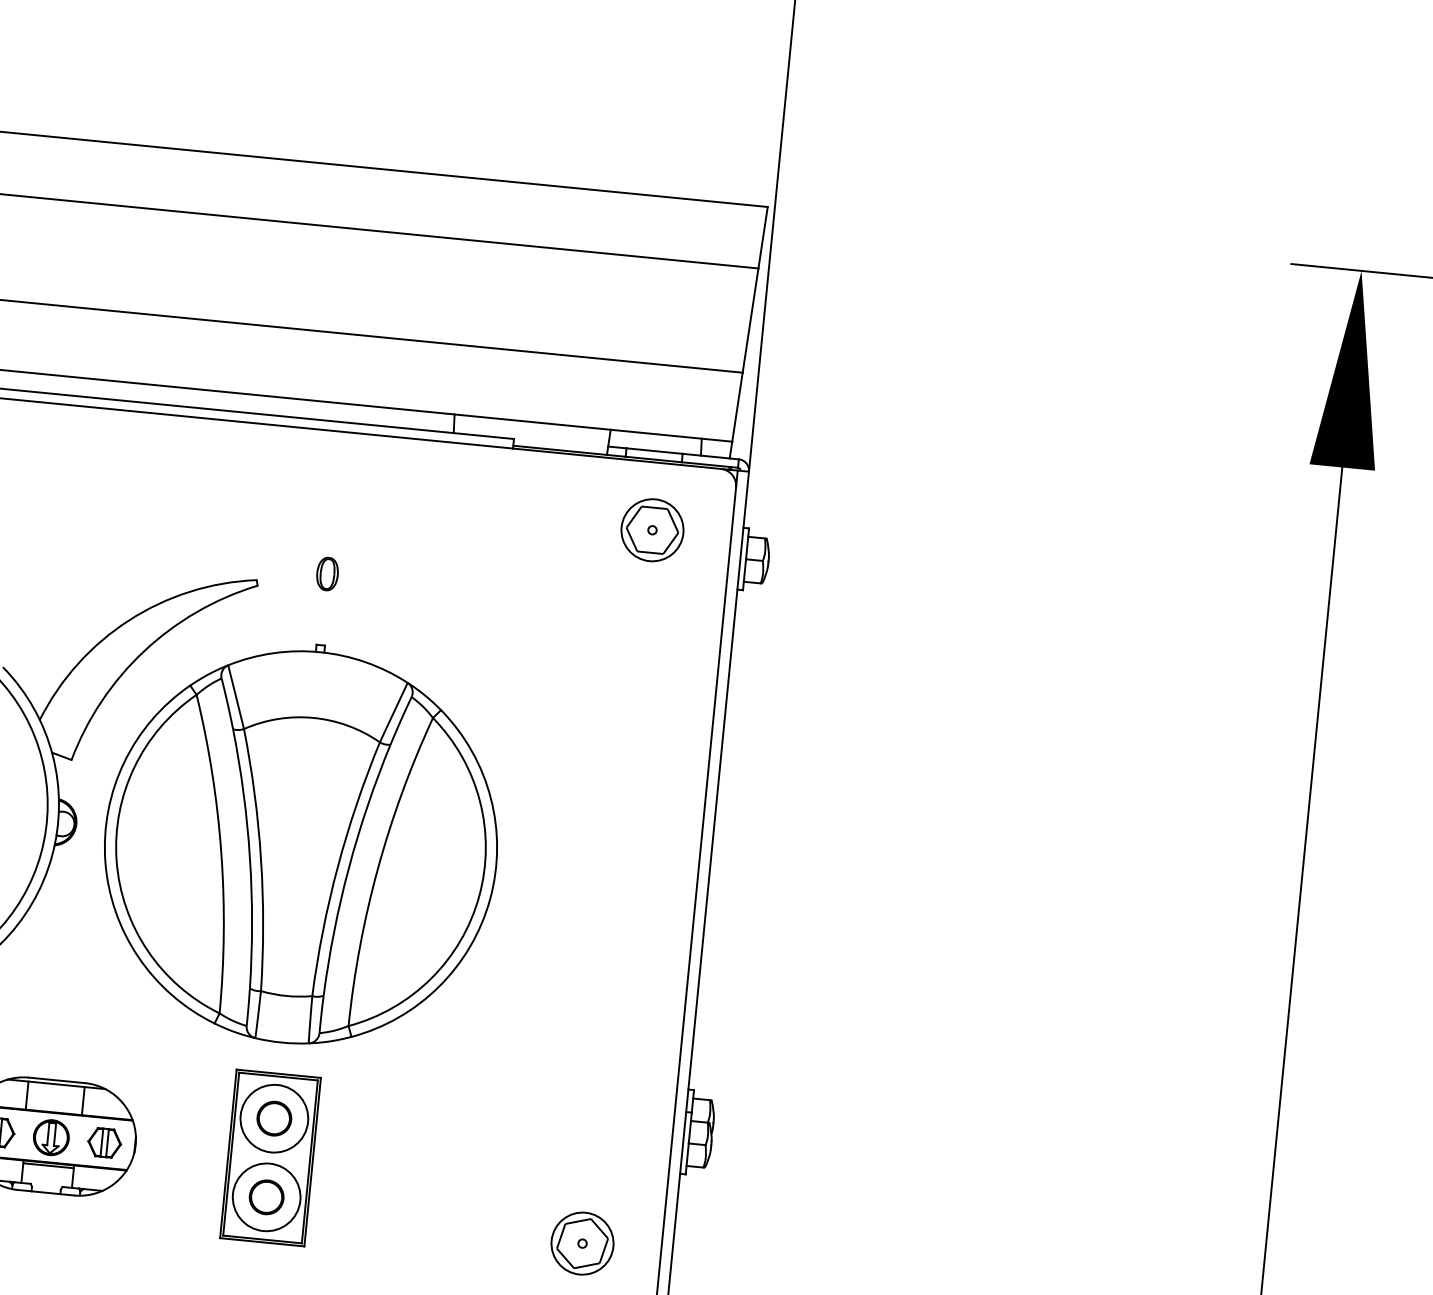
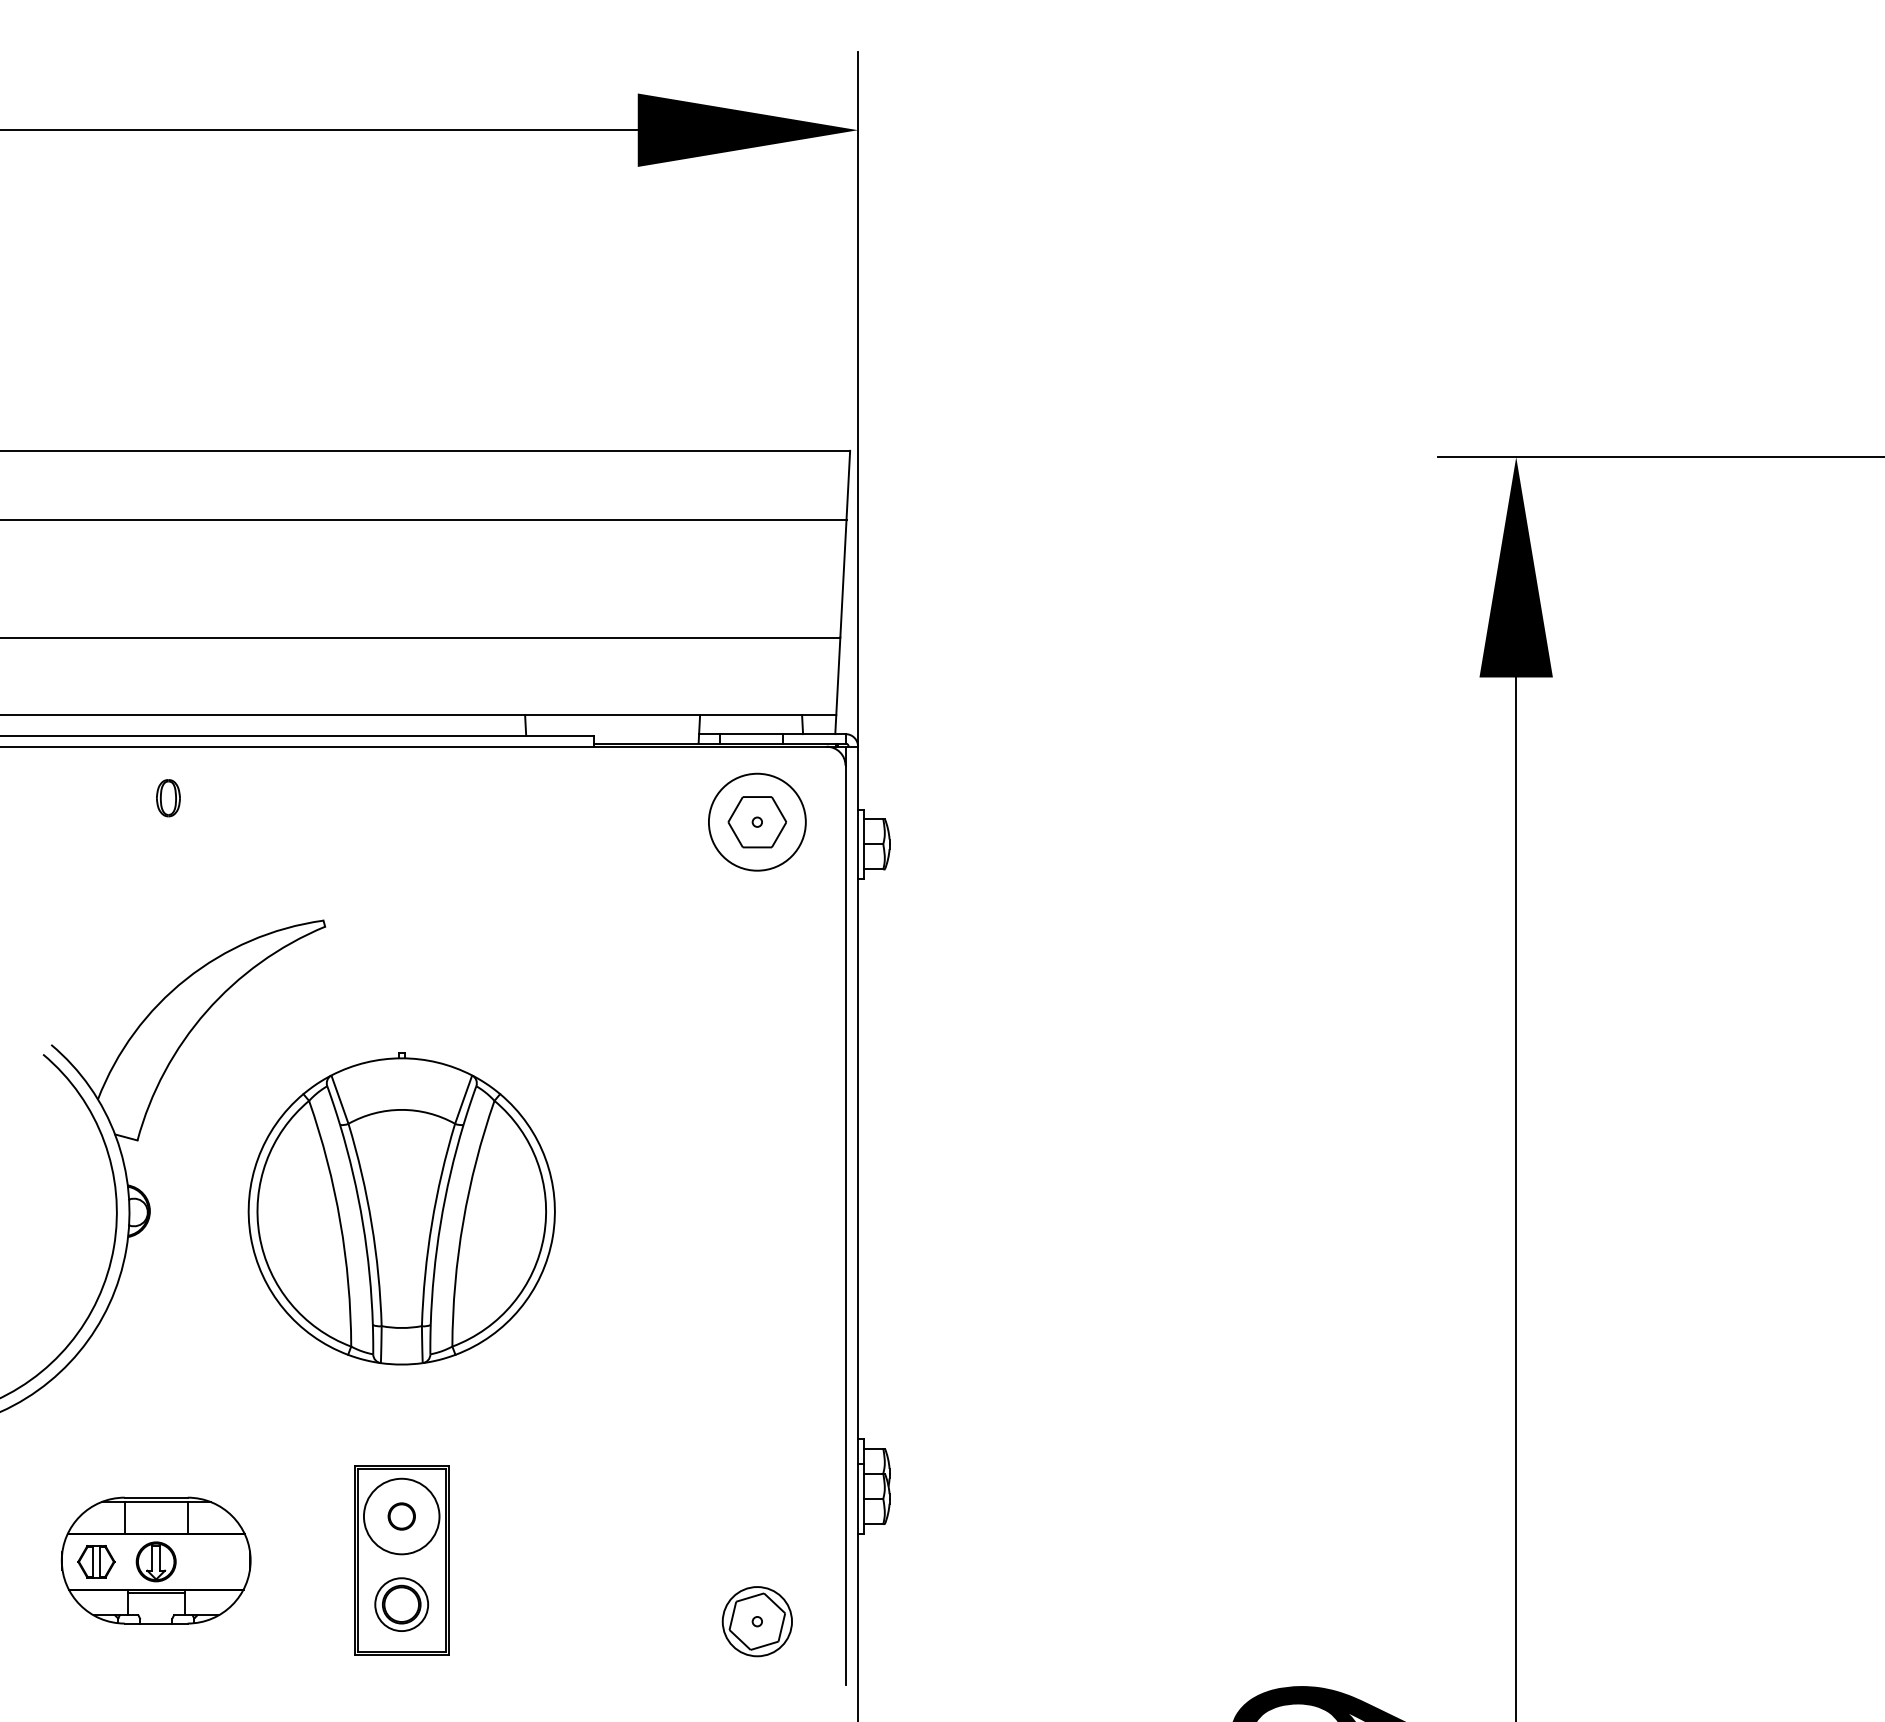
circle: (652, 529) -> (757, 821), size x1.4
part: (327, 574) -> (168, 798), moved
part: (301, 843) -> (401, 1208), size x0.7
part: (274, 1118) -> (401, 1516), size x0.7
part: (104, 1142) -> (215, 1561), removed
circle: (266, 1197) -> (401, 1604), size x0.7

